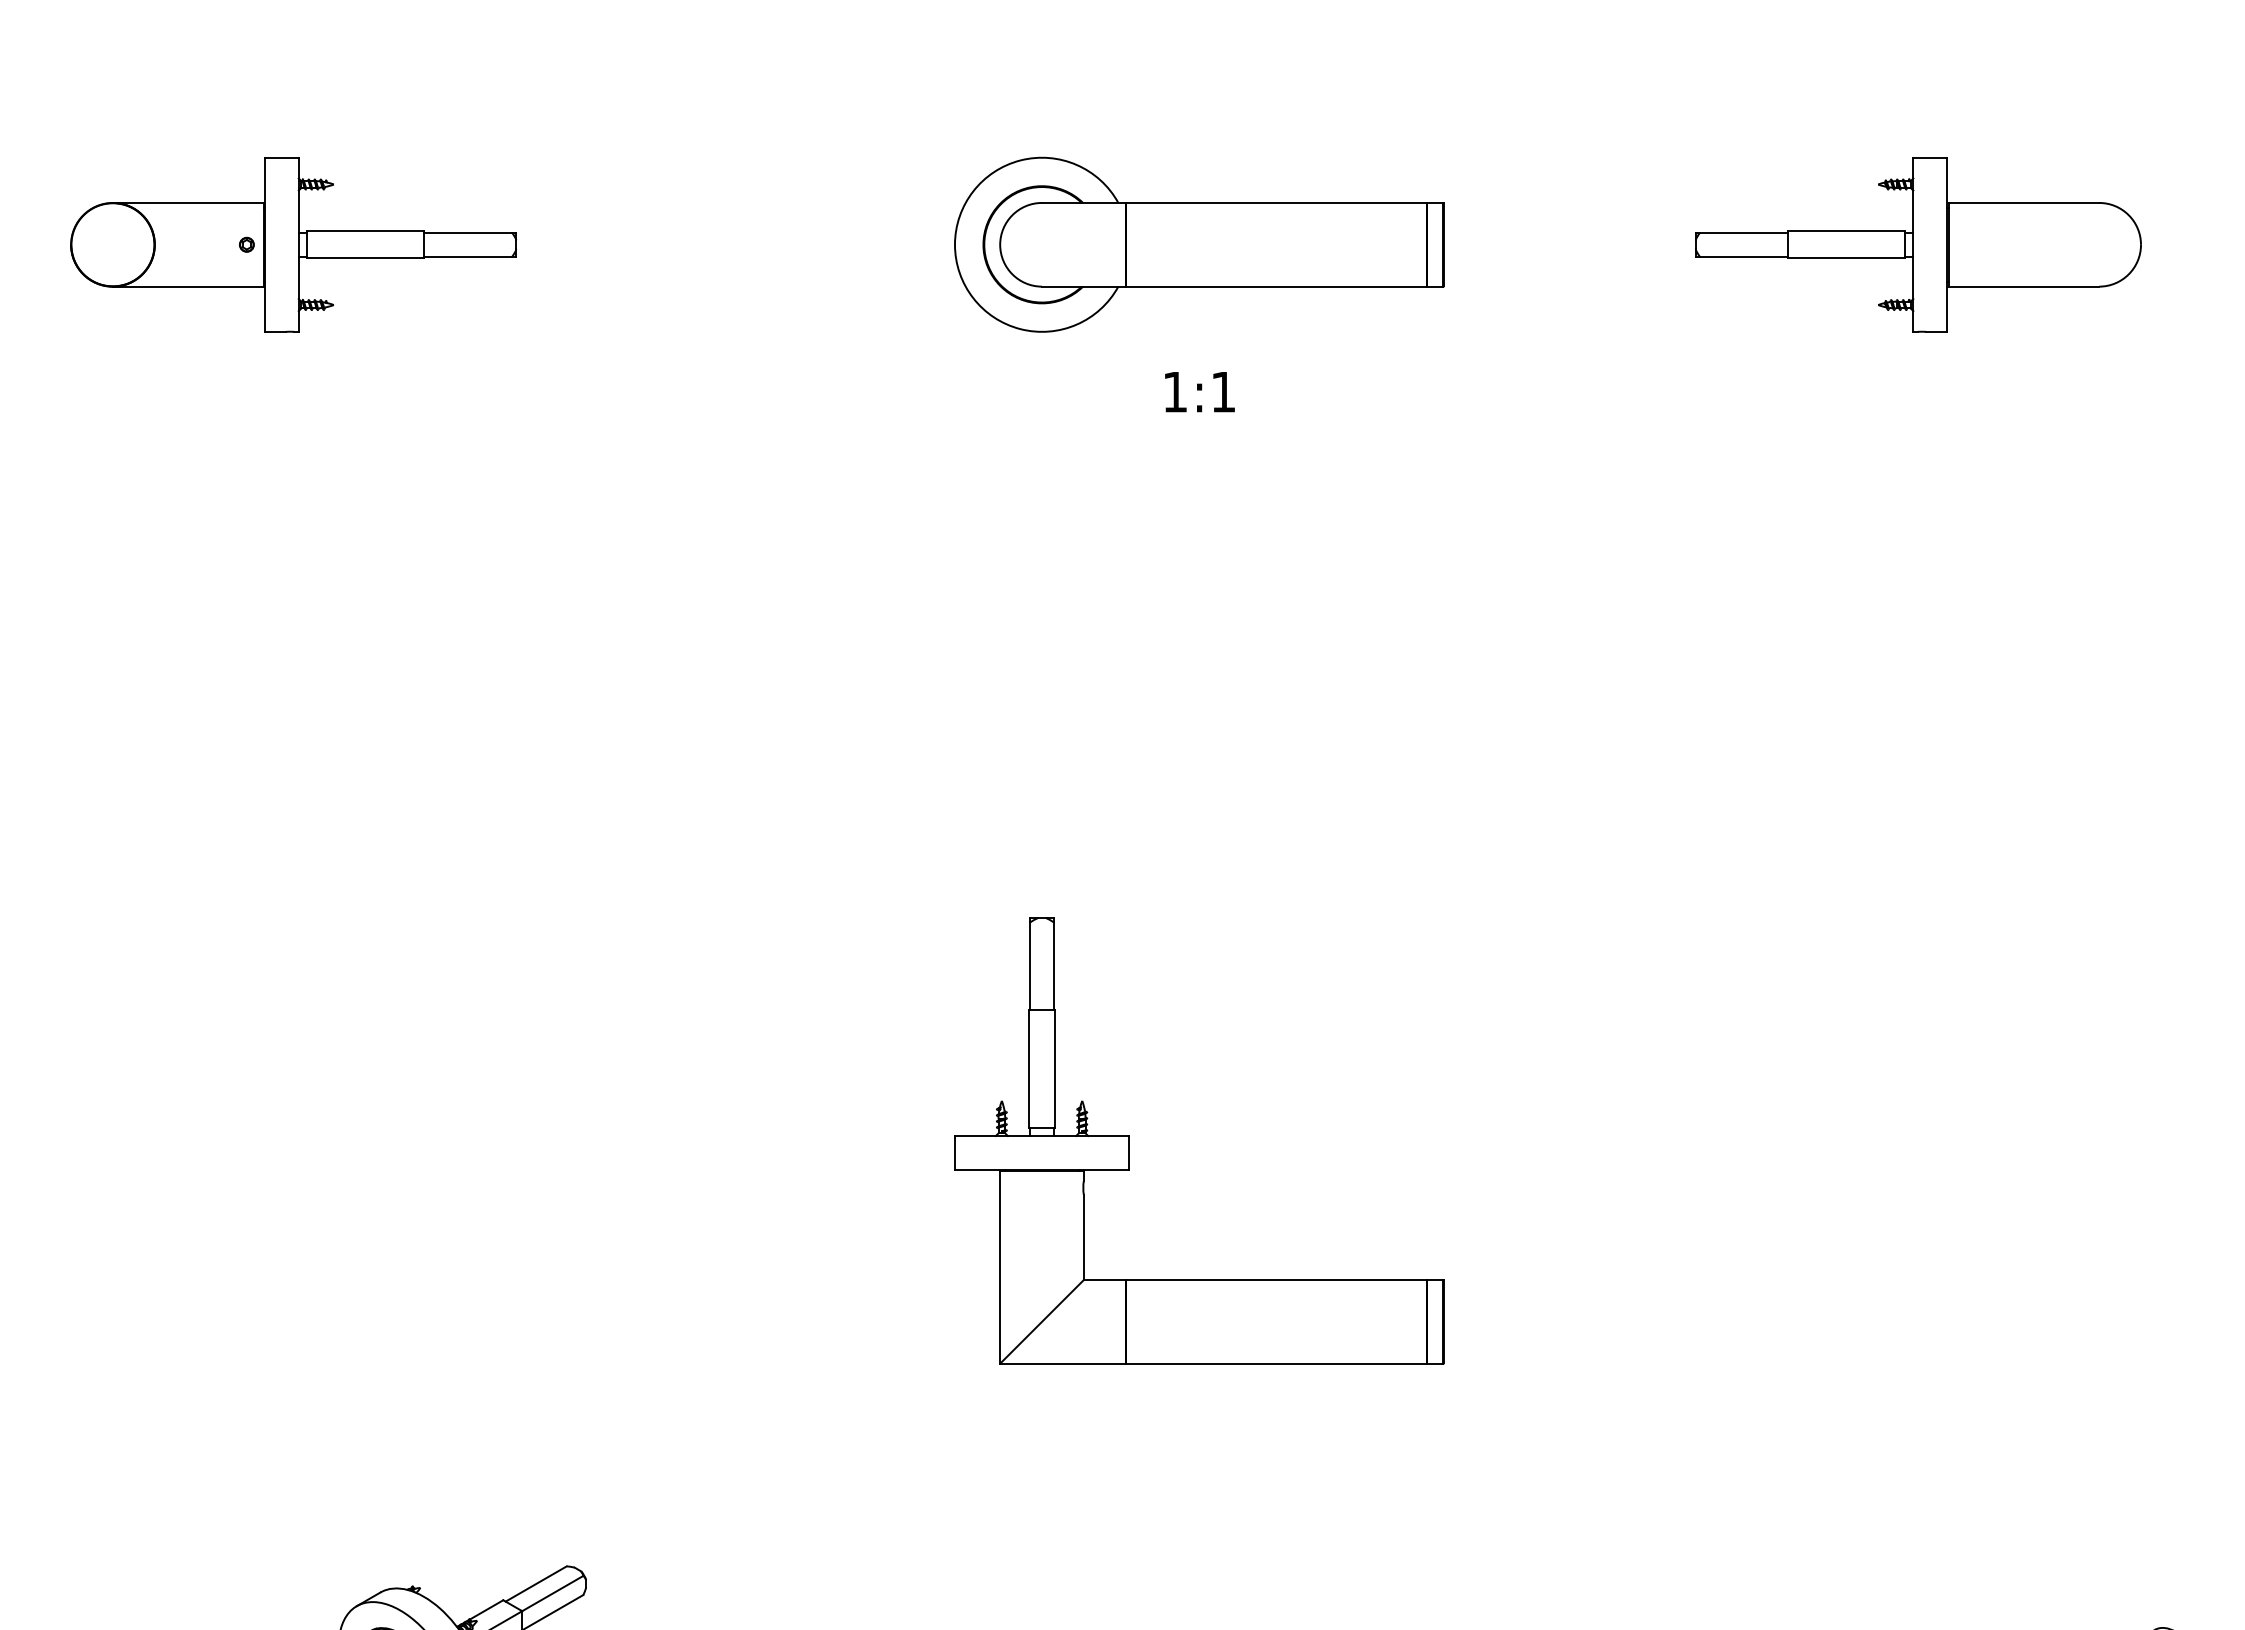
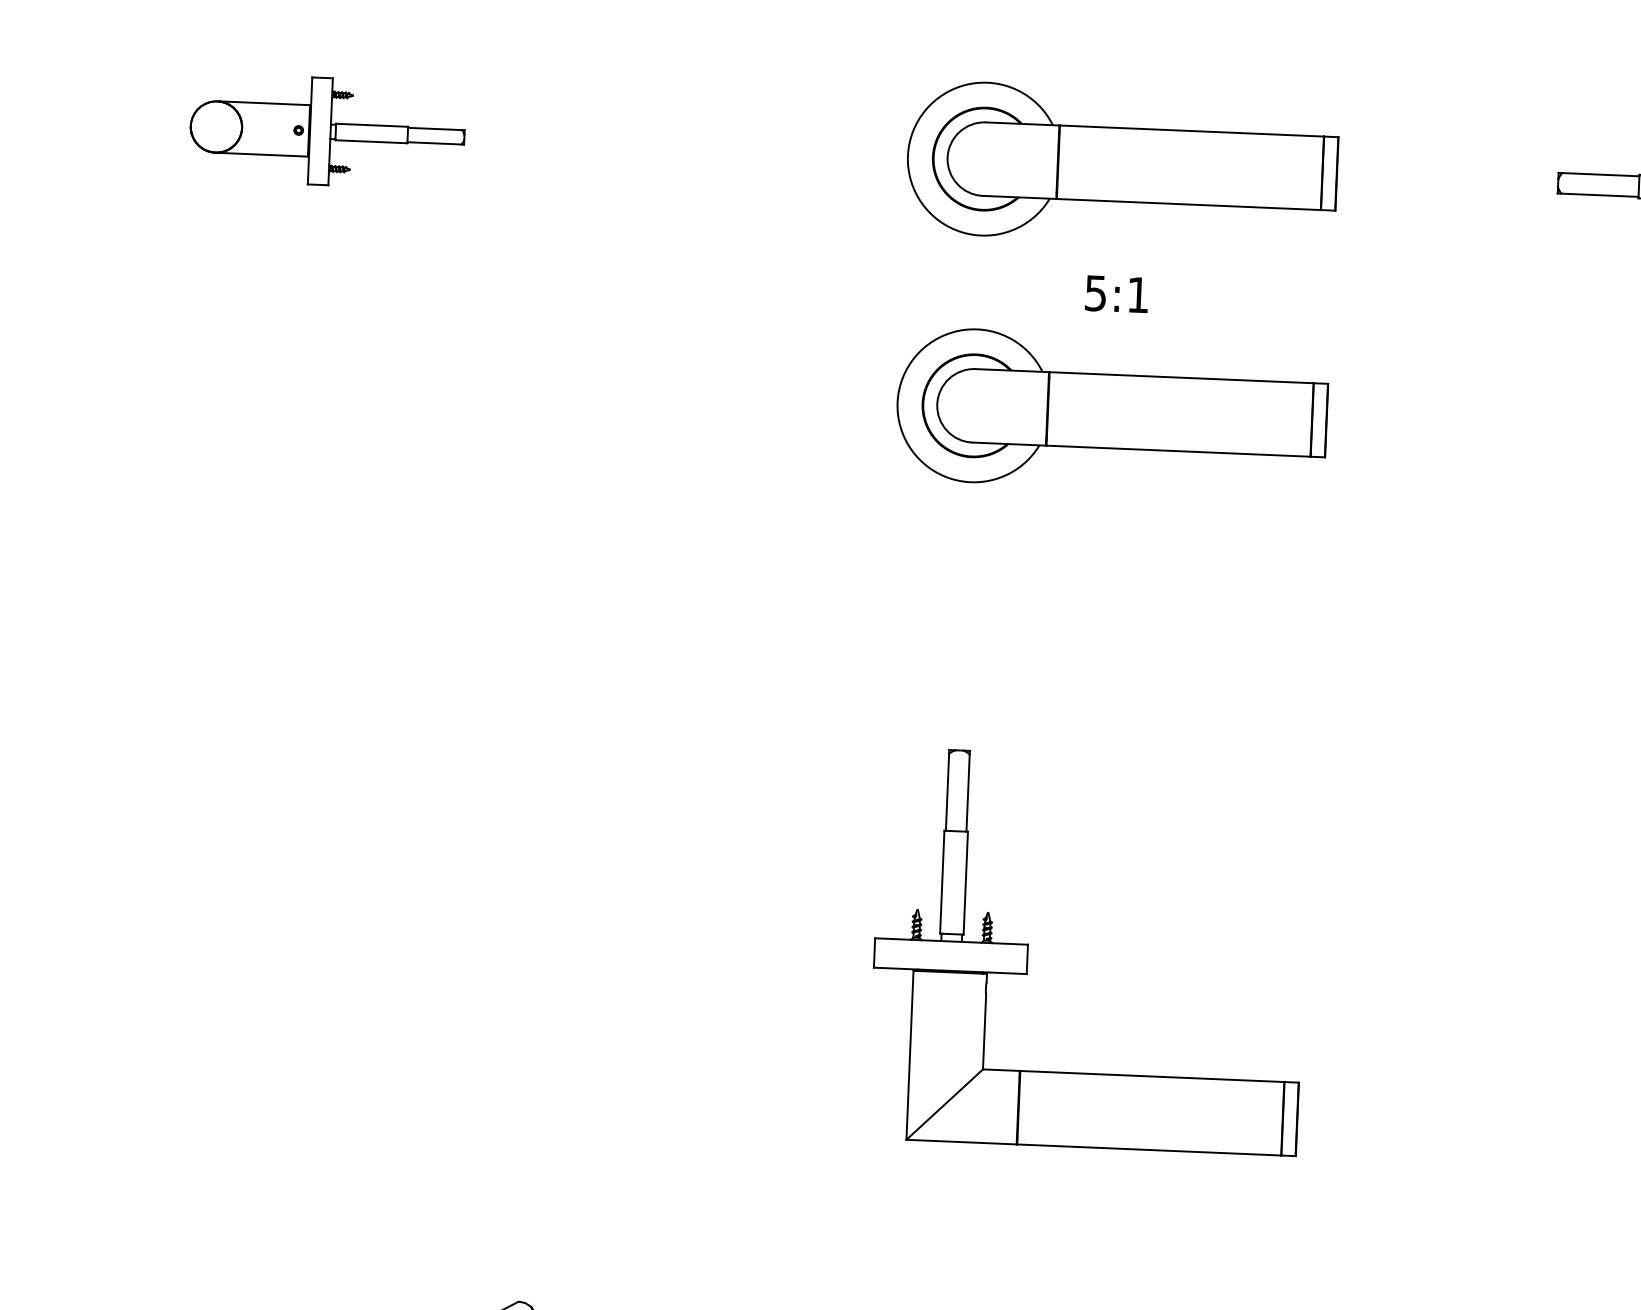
part: (293, 244) -> (327, 131), size x0.7
text: (1174, 392) -> (1095, 293), 1:1 -> 5:1
part: (1199, 525) -> (1112, 411), added

